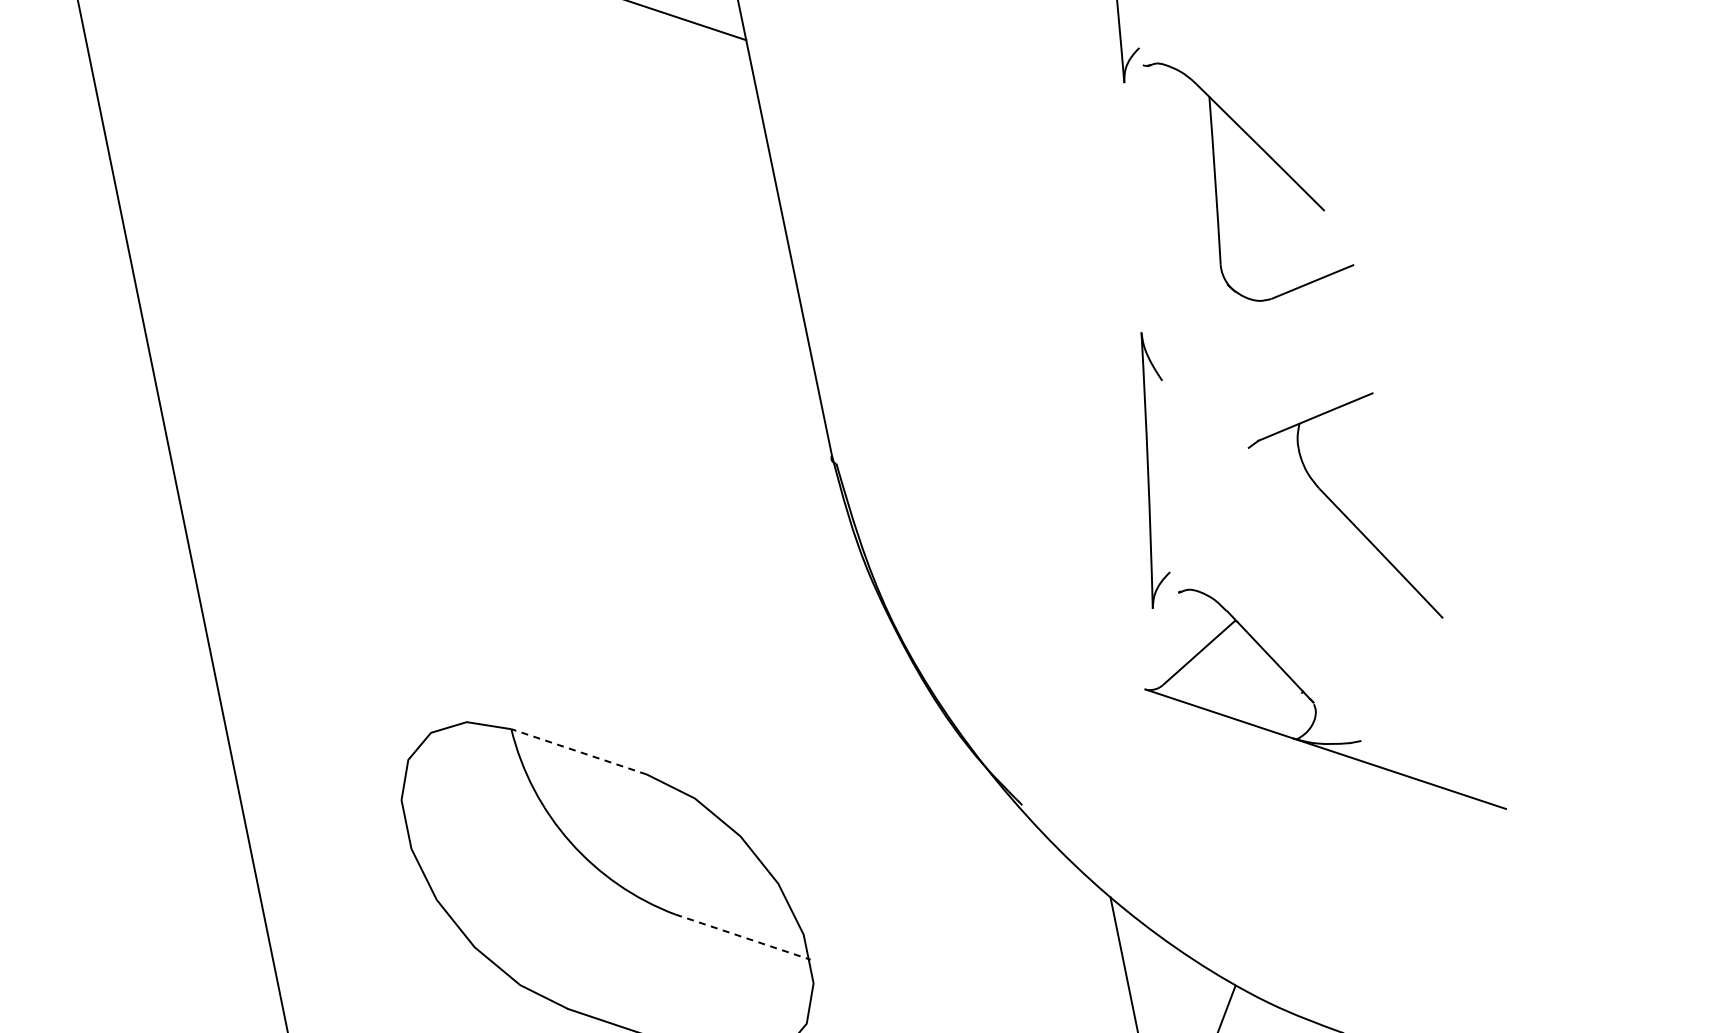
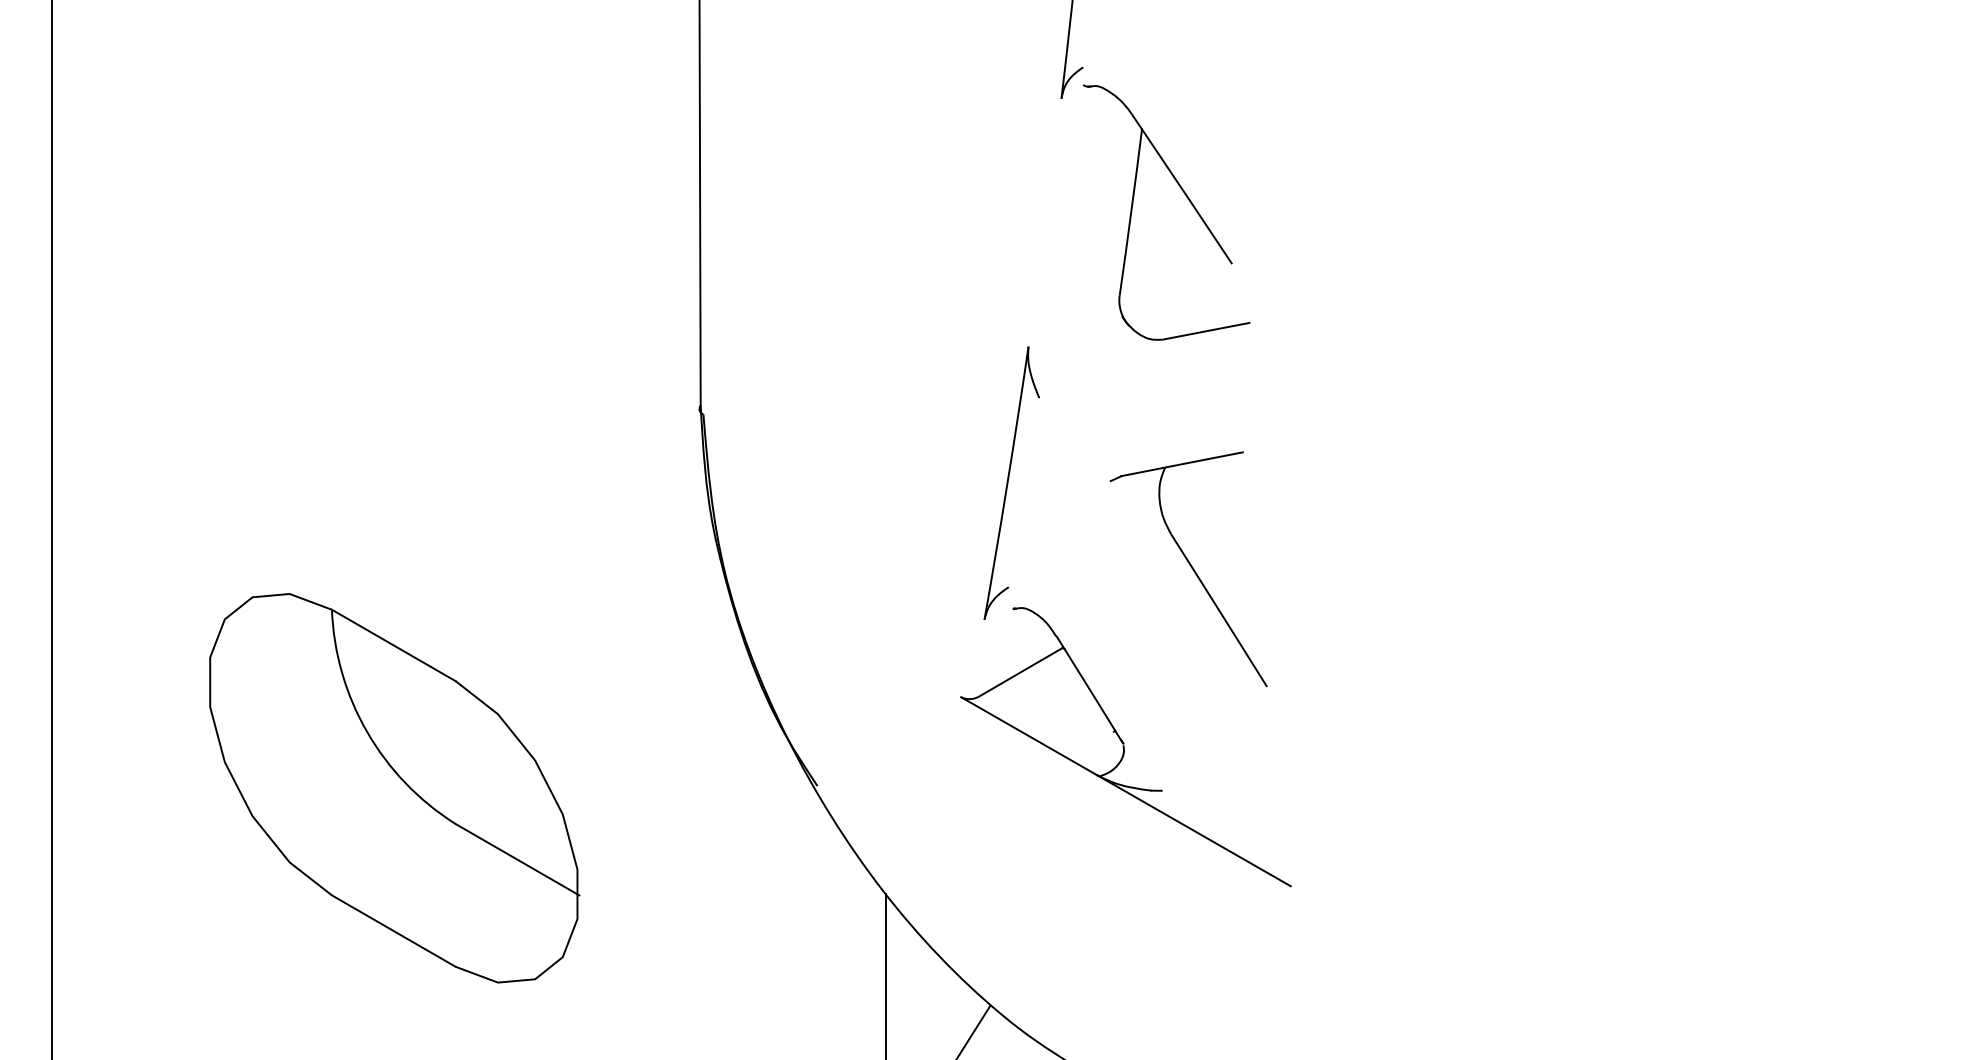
line: (578, 751) -> (393, 645), dashed -> solid
line: (742, 936) -> (517, 859), dashed -> solid

